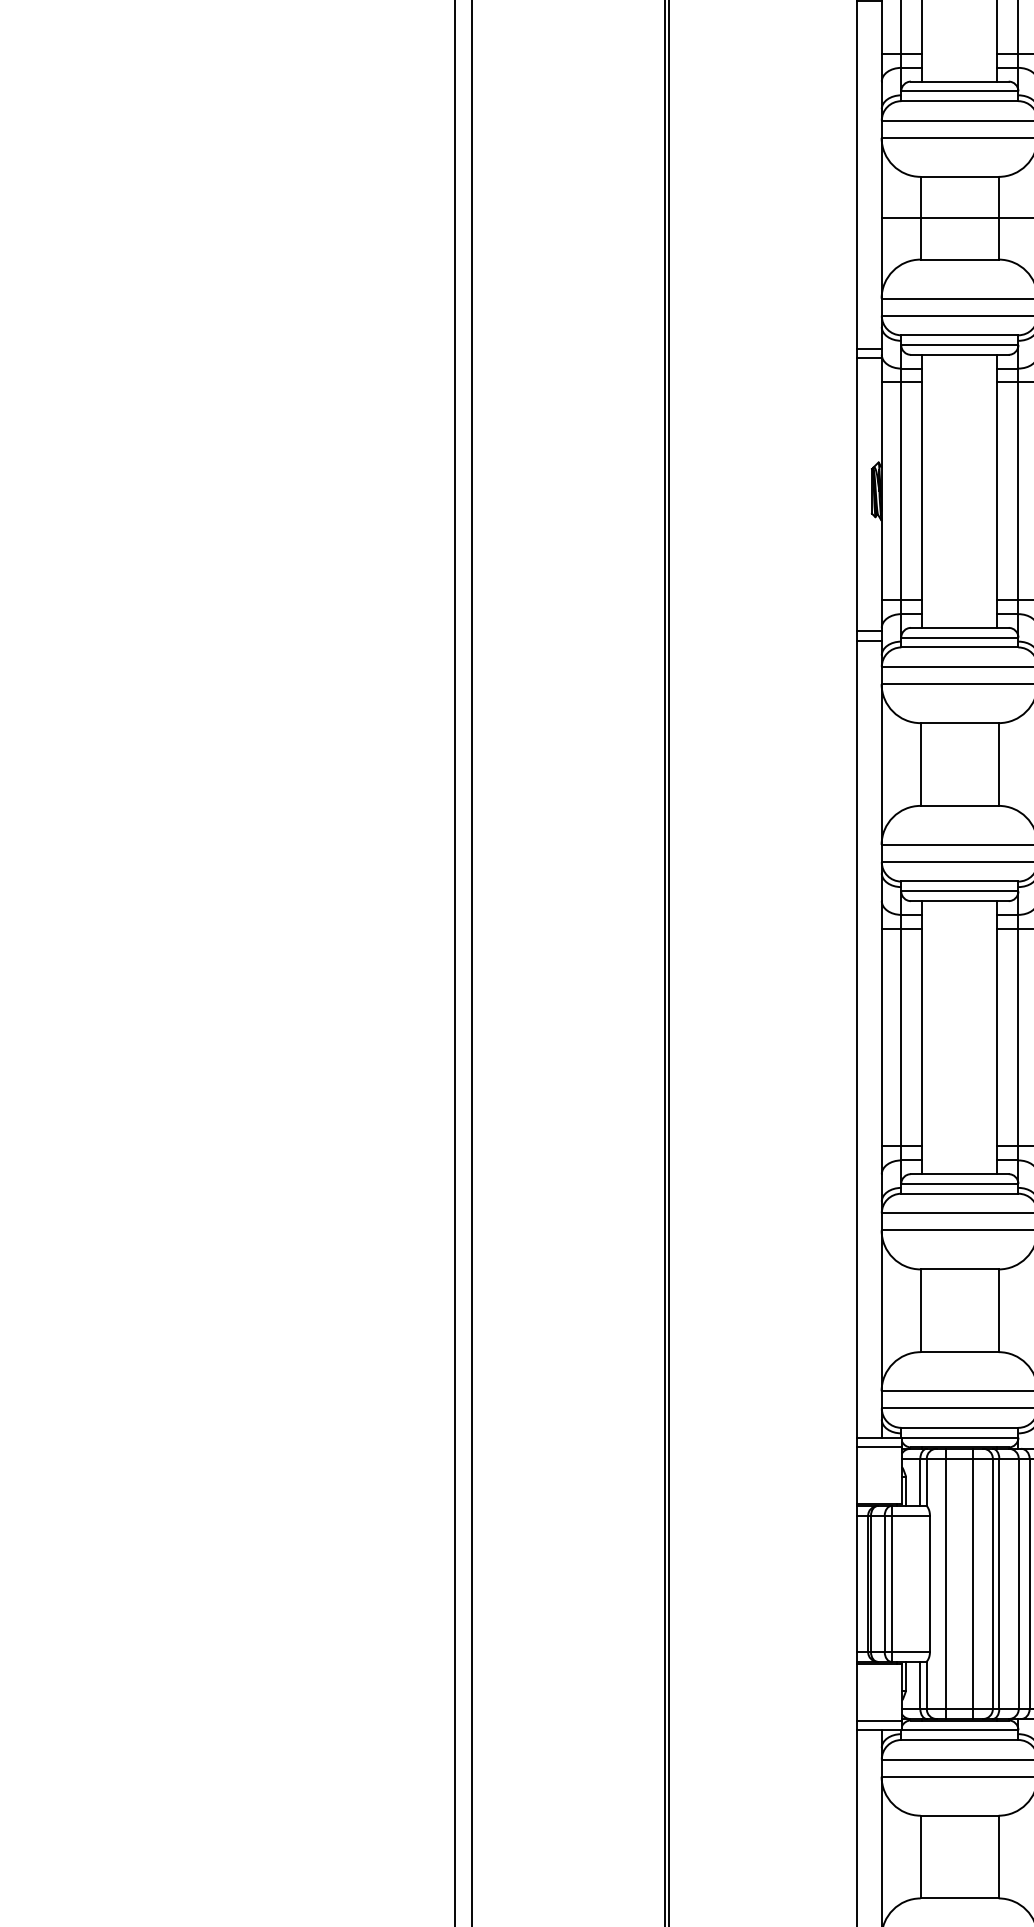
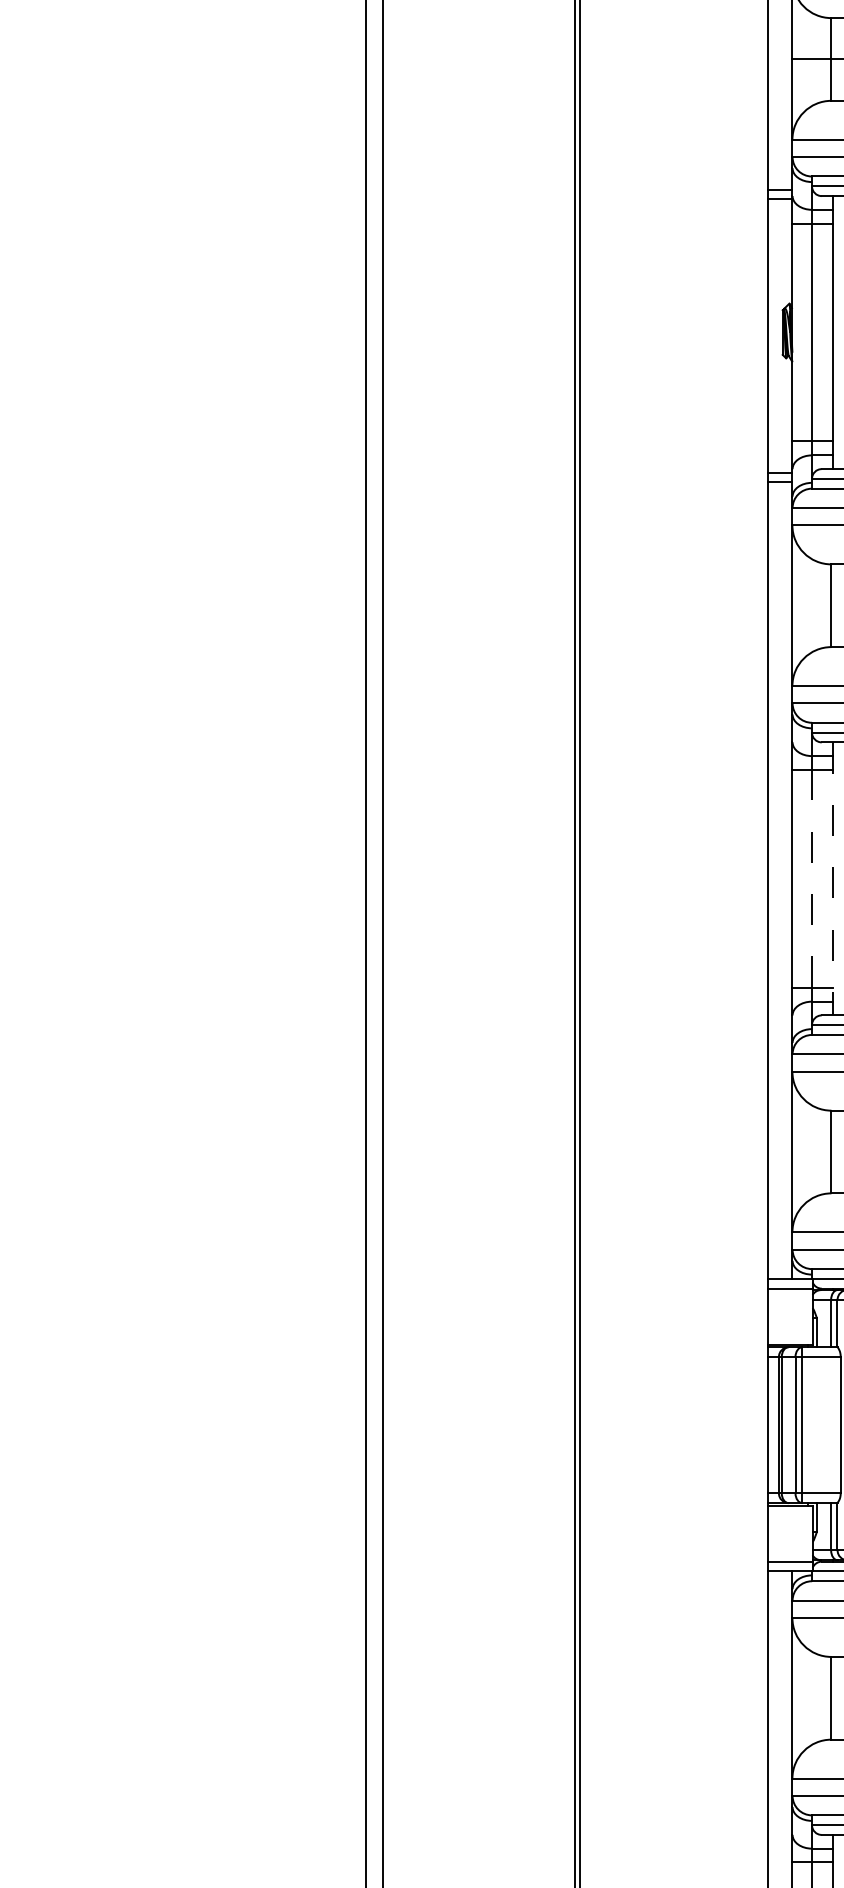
line: (901, 1037) -> (812, 878), solid -> dashed
line: (922, 1037) -> (833, 878), solid -> dashed

